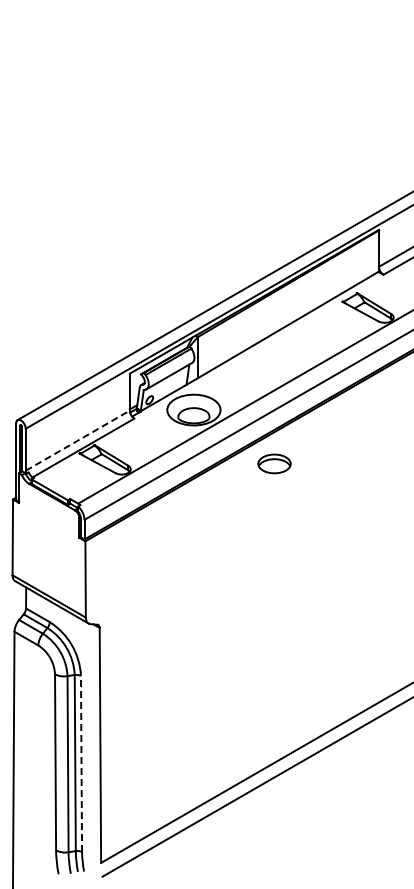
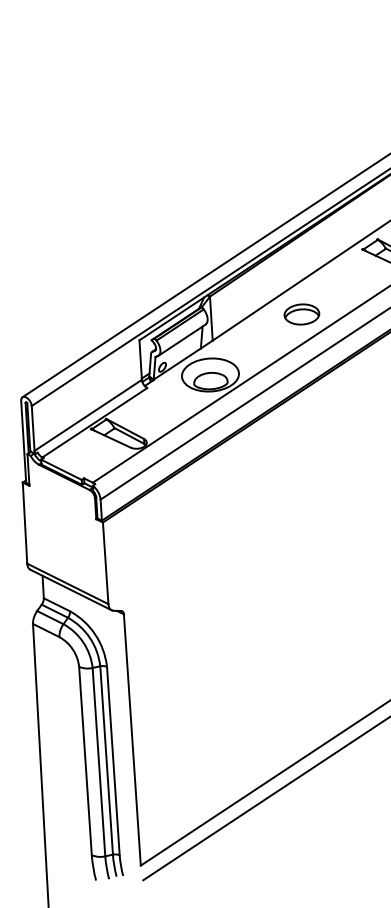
line: (78, 440) -> (88, 415), dashed -> solid
part: (274, 463) -> (301, 314), moved
line: (81, 763) -> (113, 760), dashed -> solid

